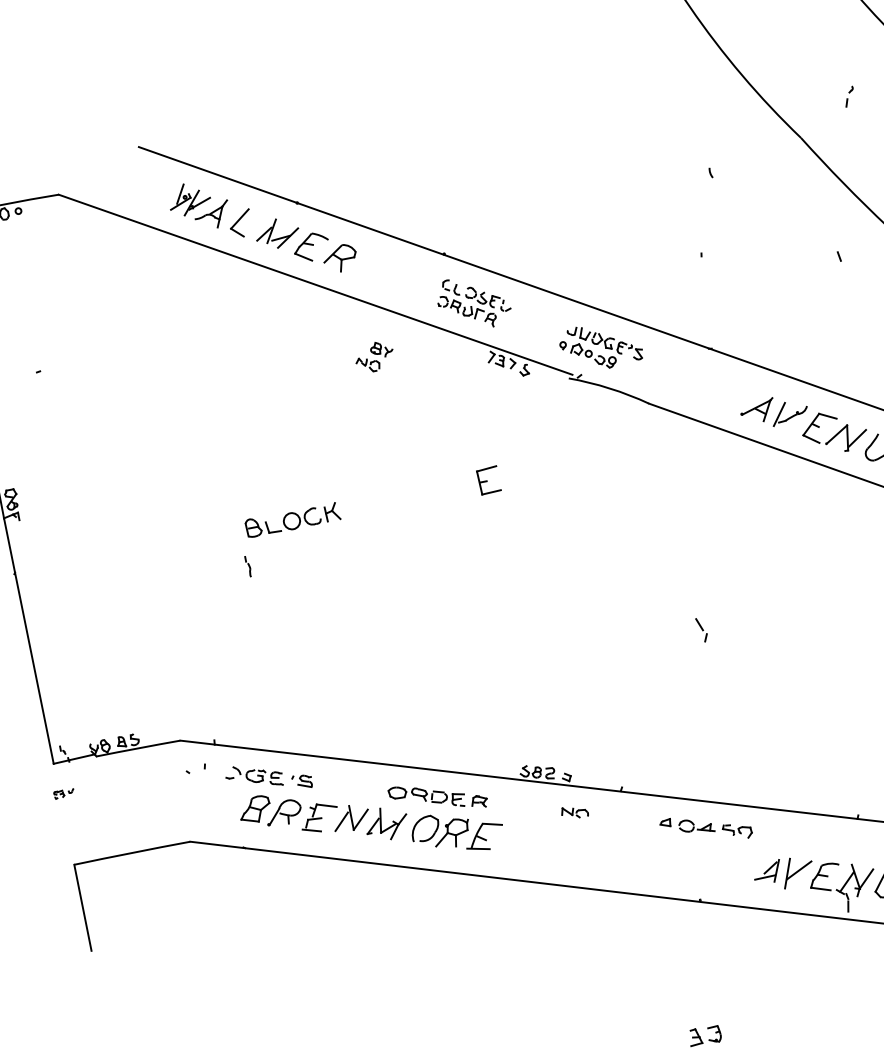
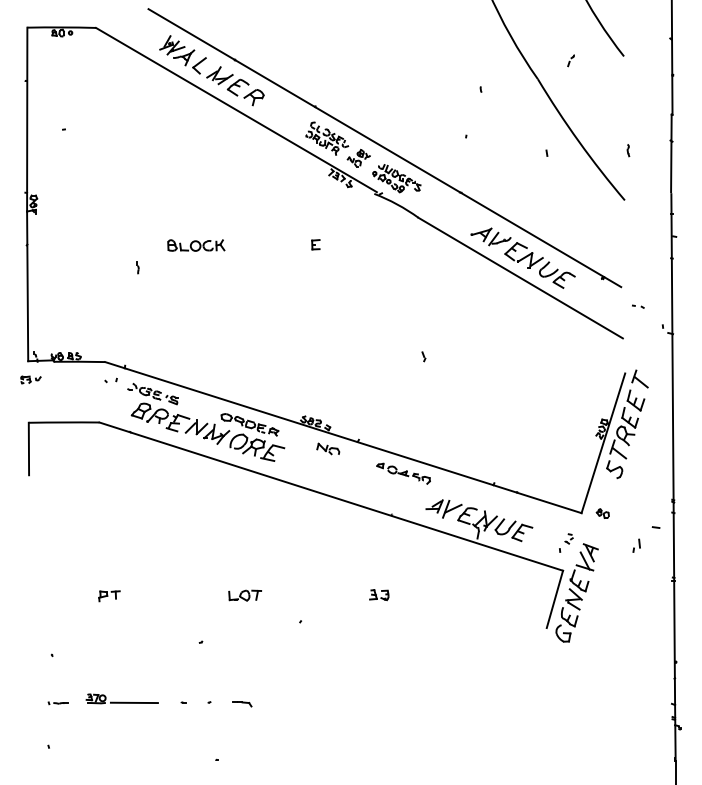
part: (373, 356) -> (358, 157), moved
part: (488, 480) -> (315, 244), size x0.62
part: (247, 566) -> (137, 267), moved
part: (701, 629) -> (423, 356), size x0.62
part: (63, 793) -> (30, 379), size x1.67
part: (574, 811) -> (328, 448), size x1.43

